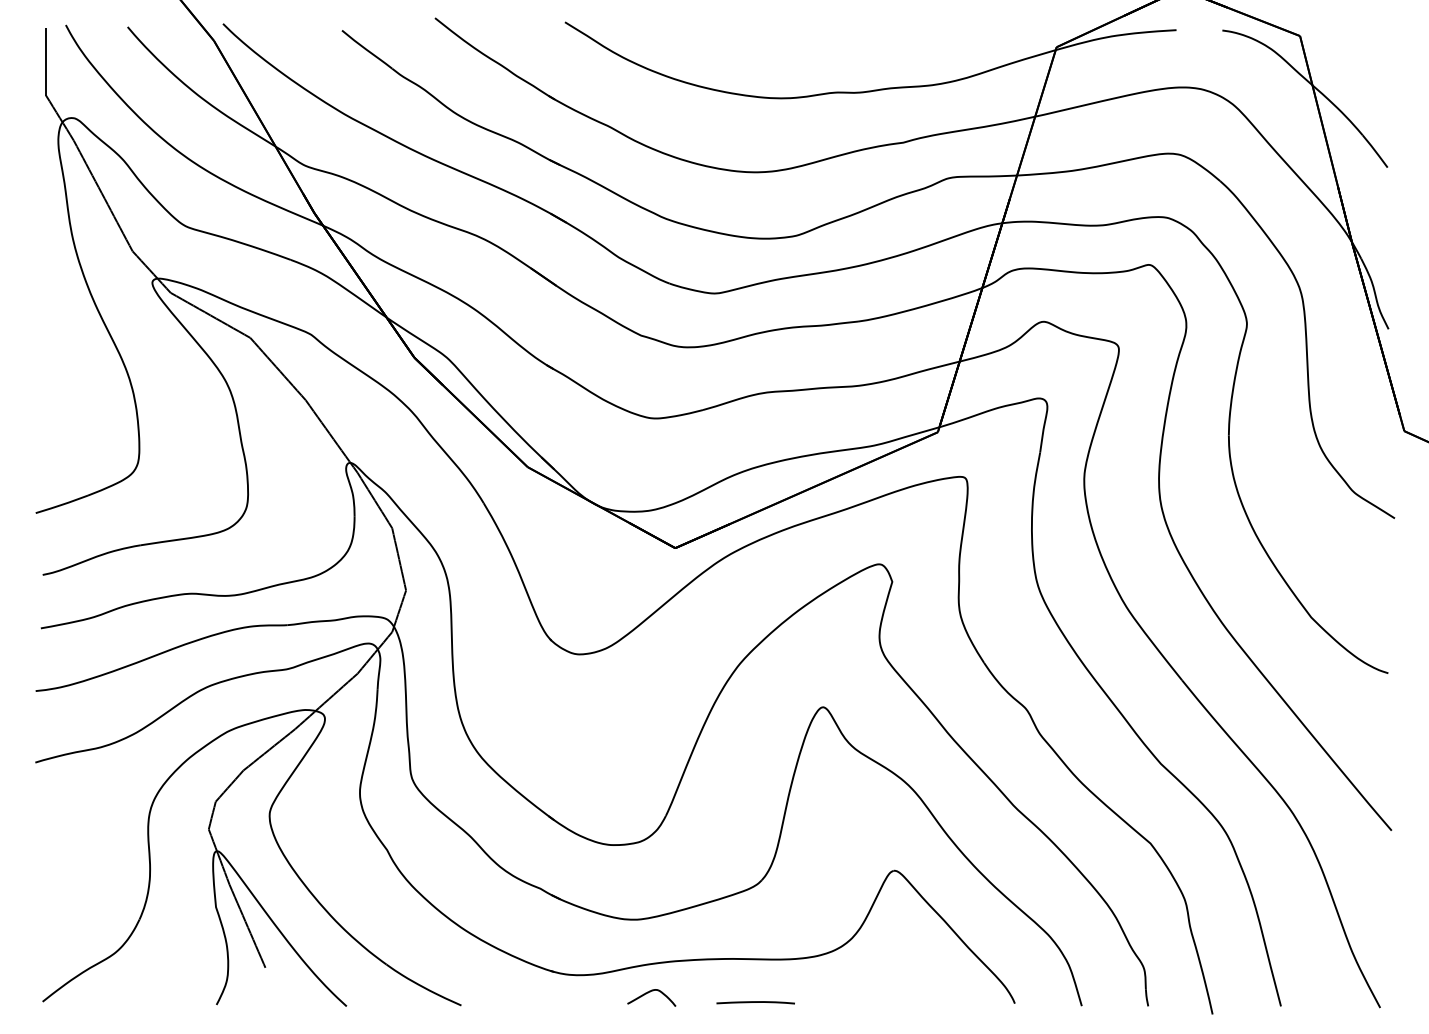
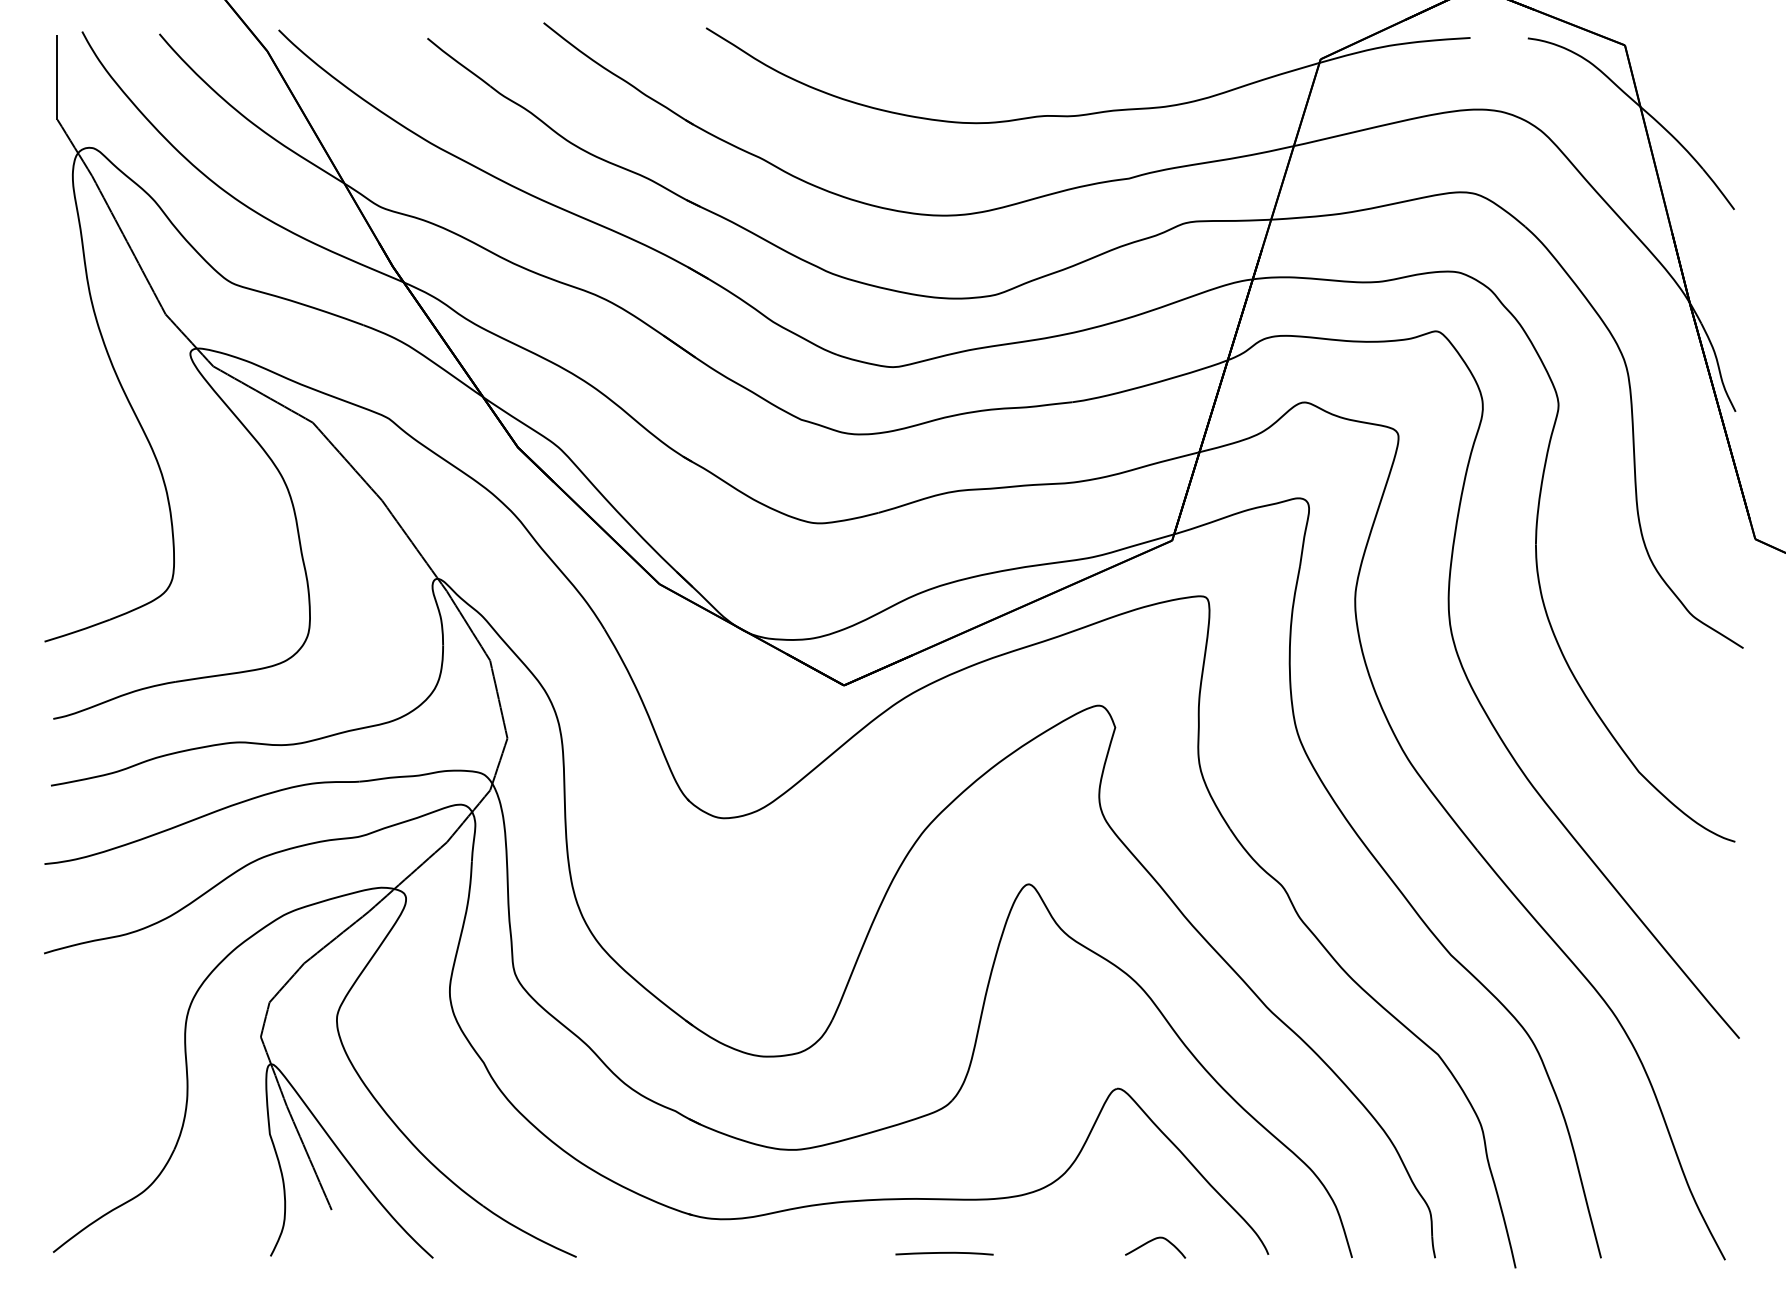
curve: (649, 993) -> (1152, 1241), moved

